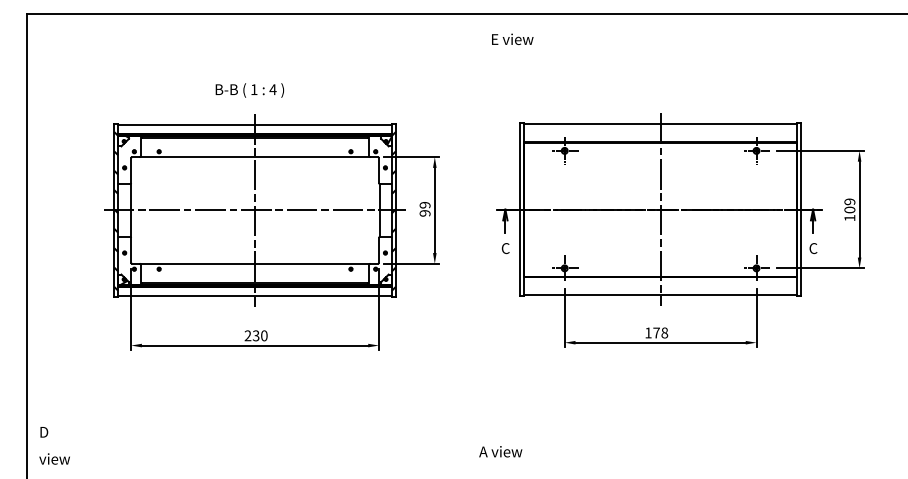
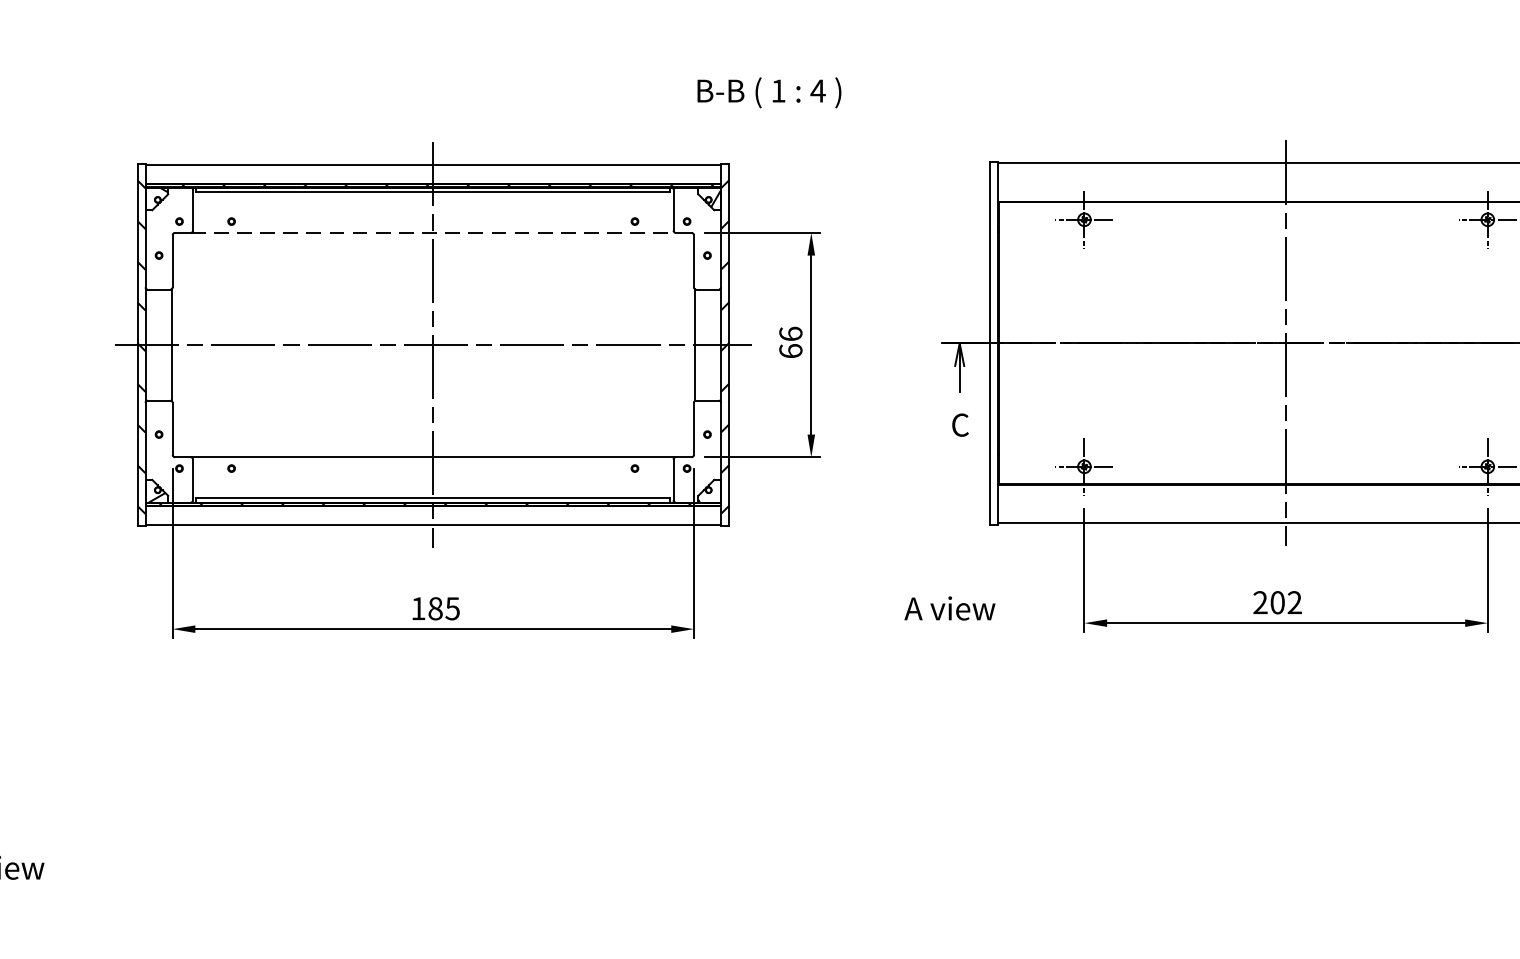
text: (249, 90) -> (768, 92), moved
line: (255, 157) -> (434, 233), solid -> dashed
text: (424, 208) -> (789, 340), 99 -> 66
text: (656, 332) -> (1277, 601), 178 -> 202
text: (255, 335) -> (434, 607), 230 -> 185
text: (500, 451) -> (949, 607), moved

